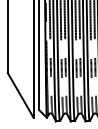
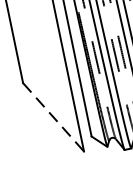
line: (20, 95) -> (53, 117), solid -> dashed

